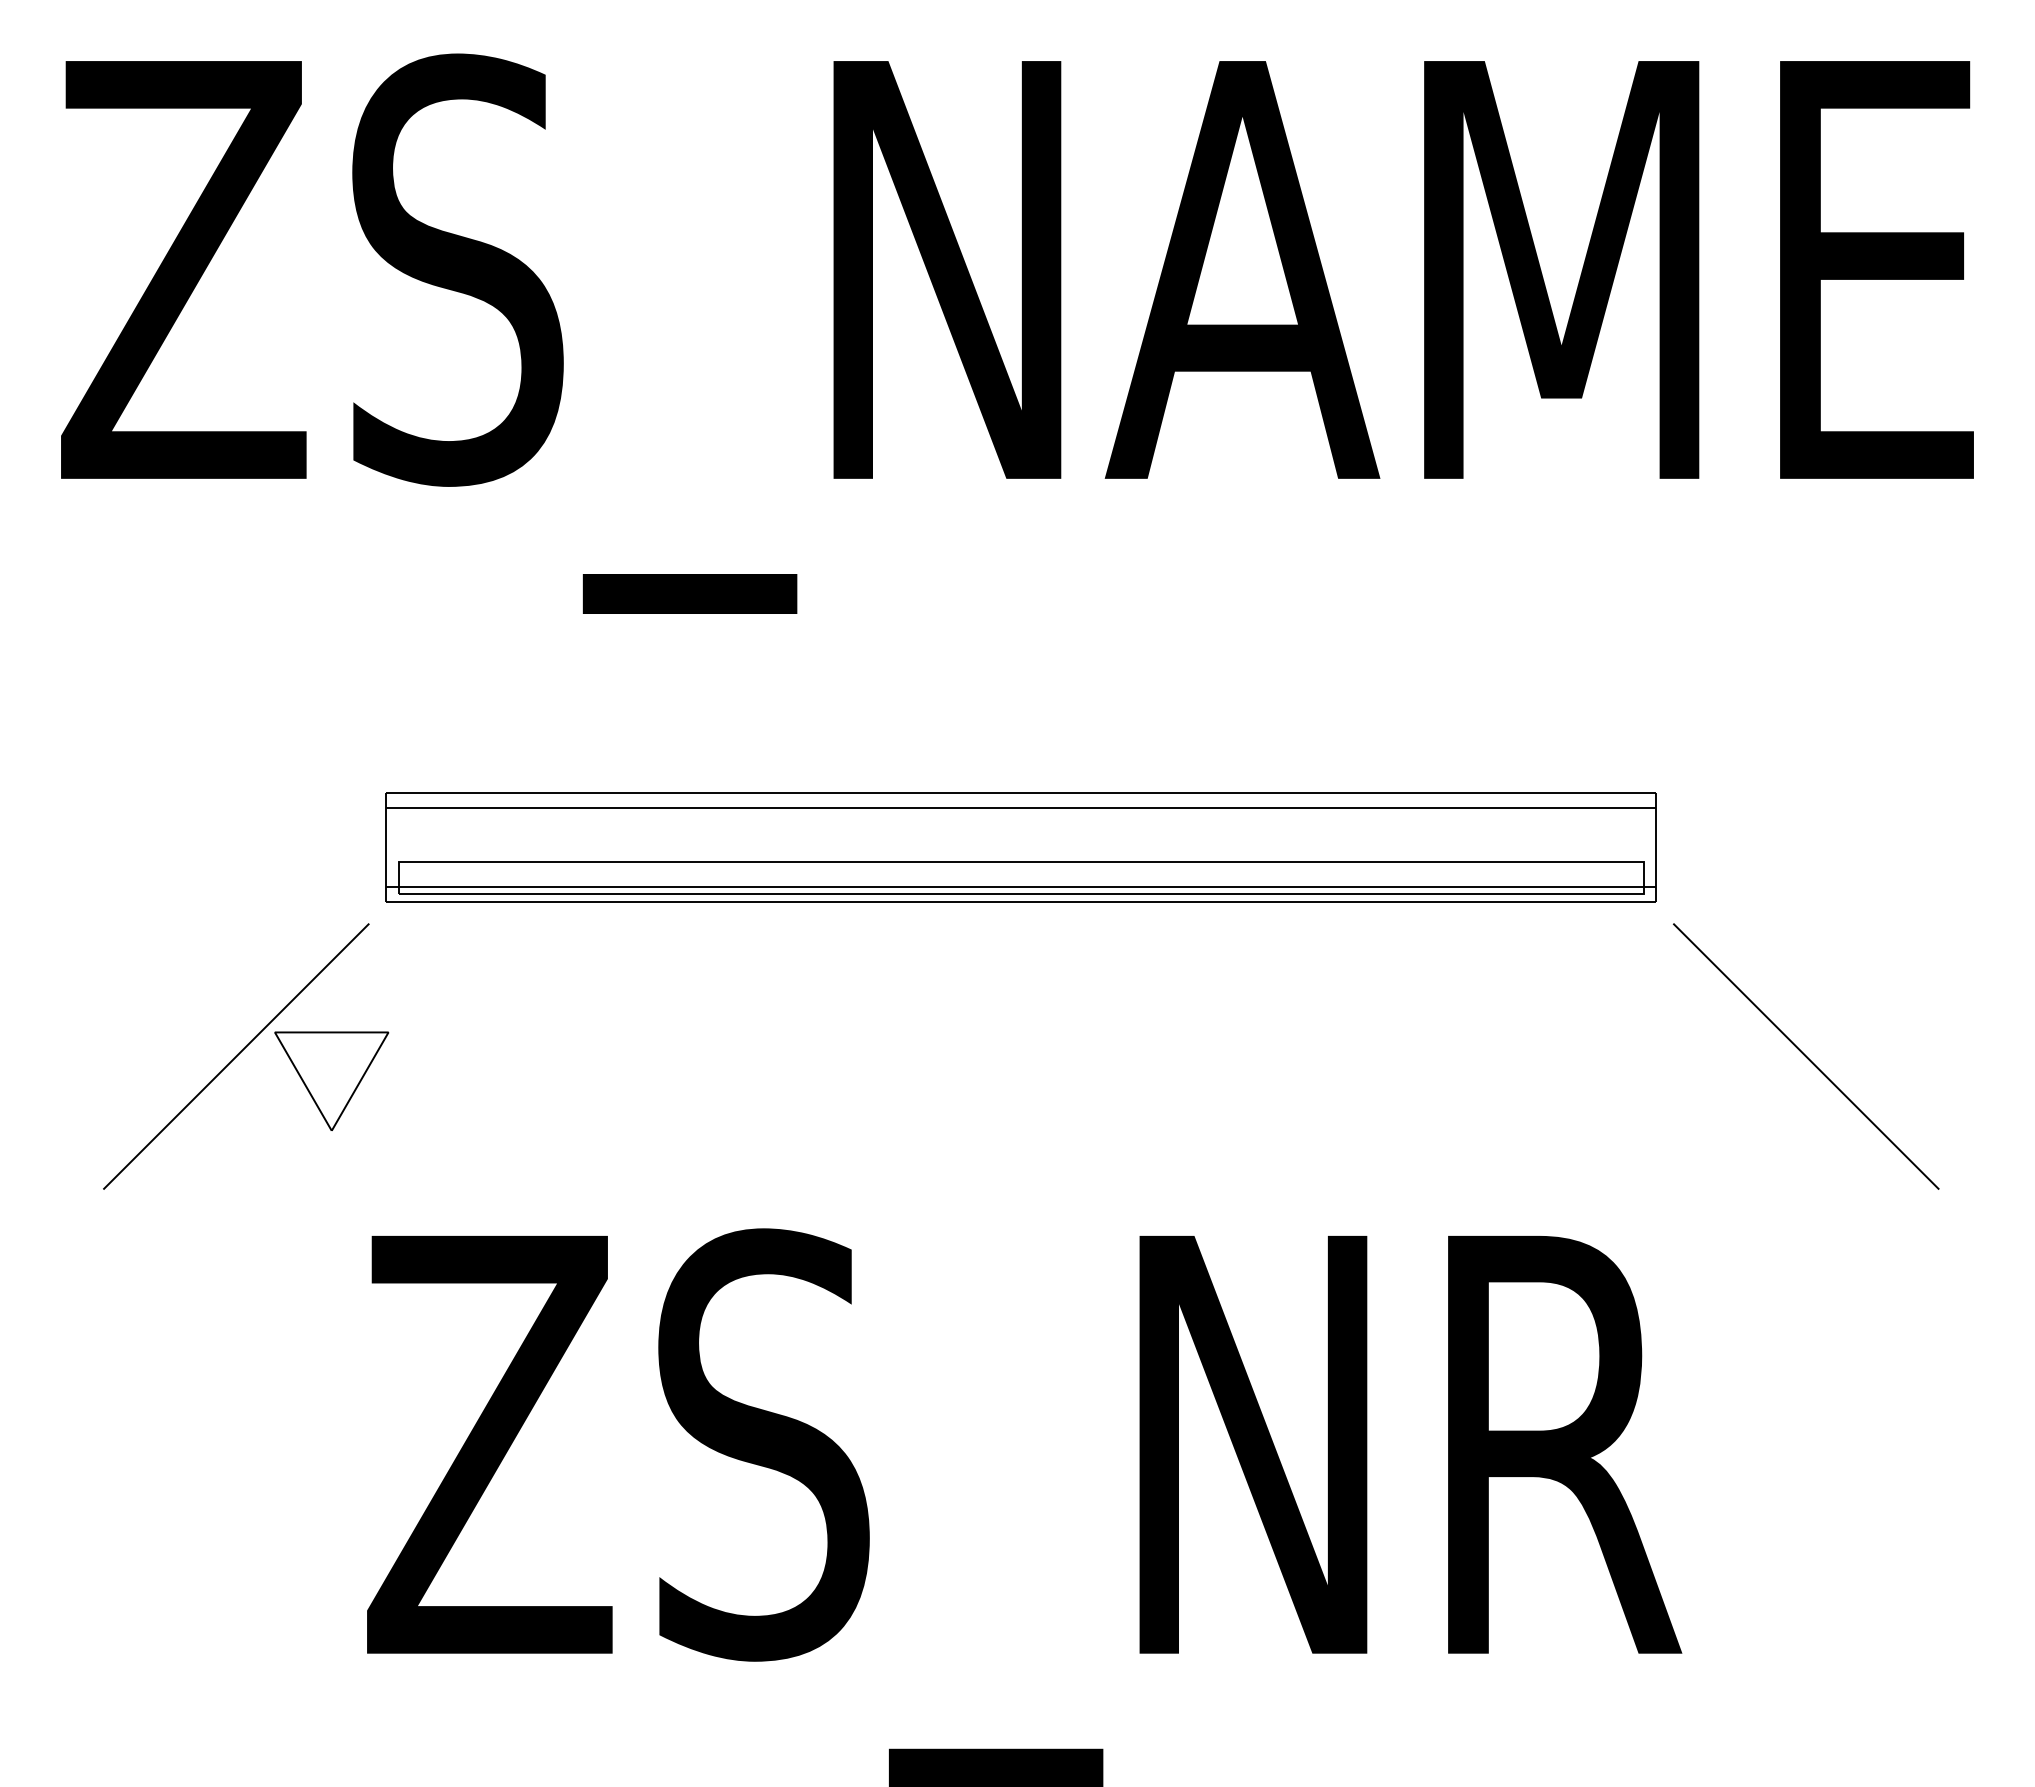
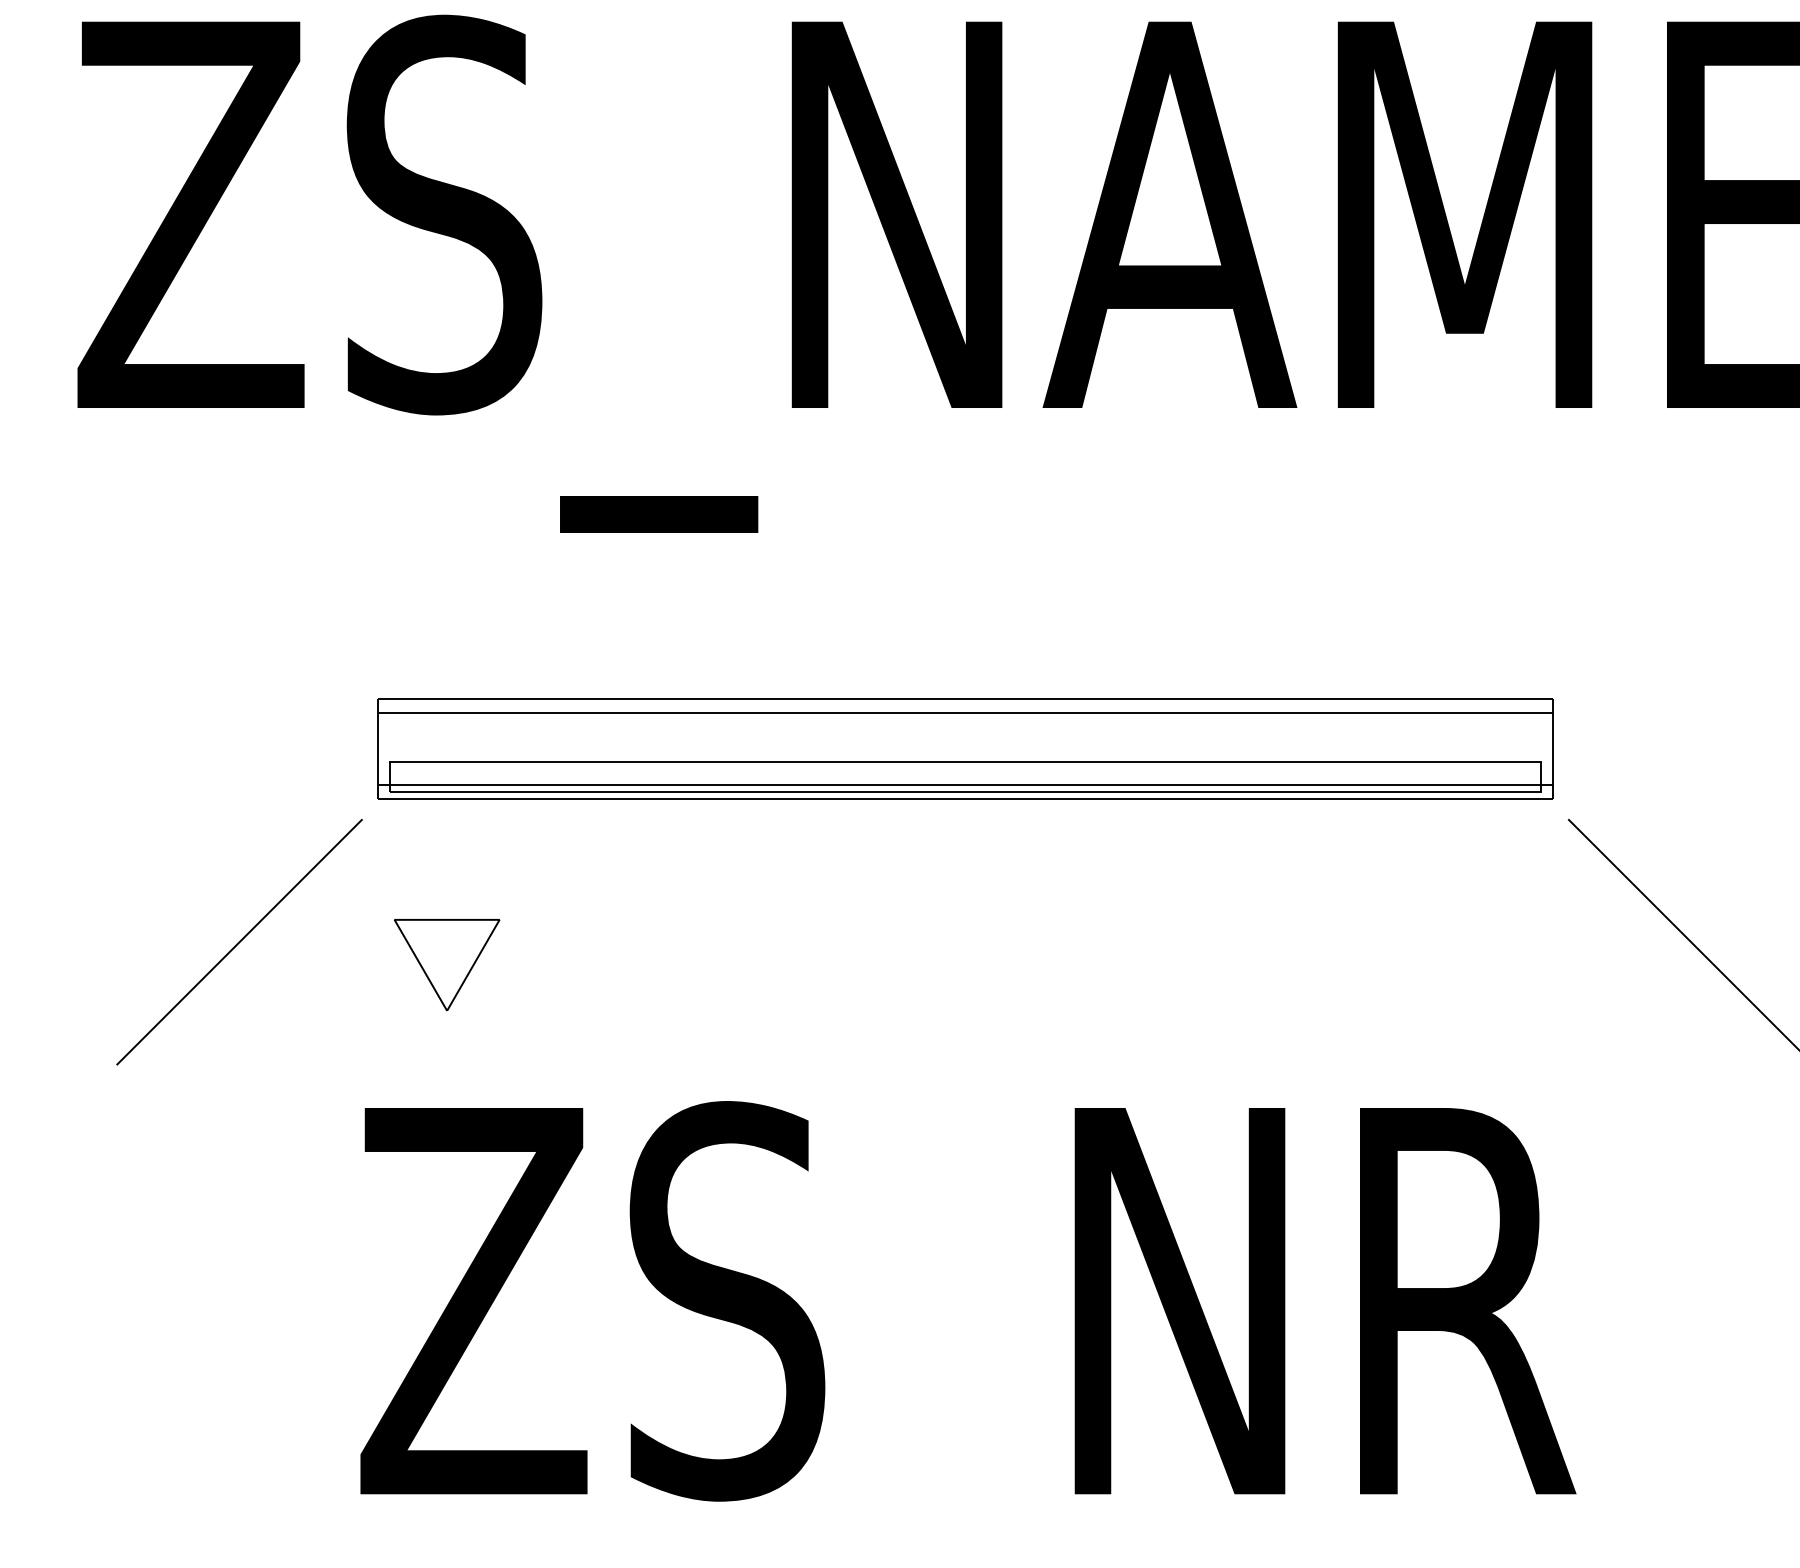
part: (331, 1080) -> (446, 964), moved

